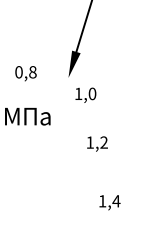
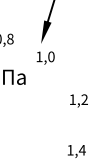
text: (85, 94) -> (45, 57), moved
text: (97, 143) -> (78, 100), moved

